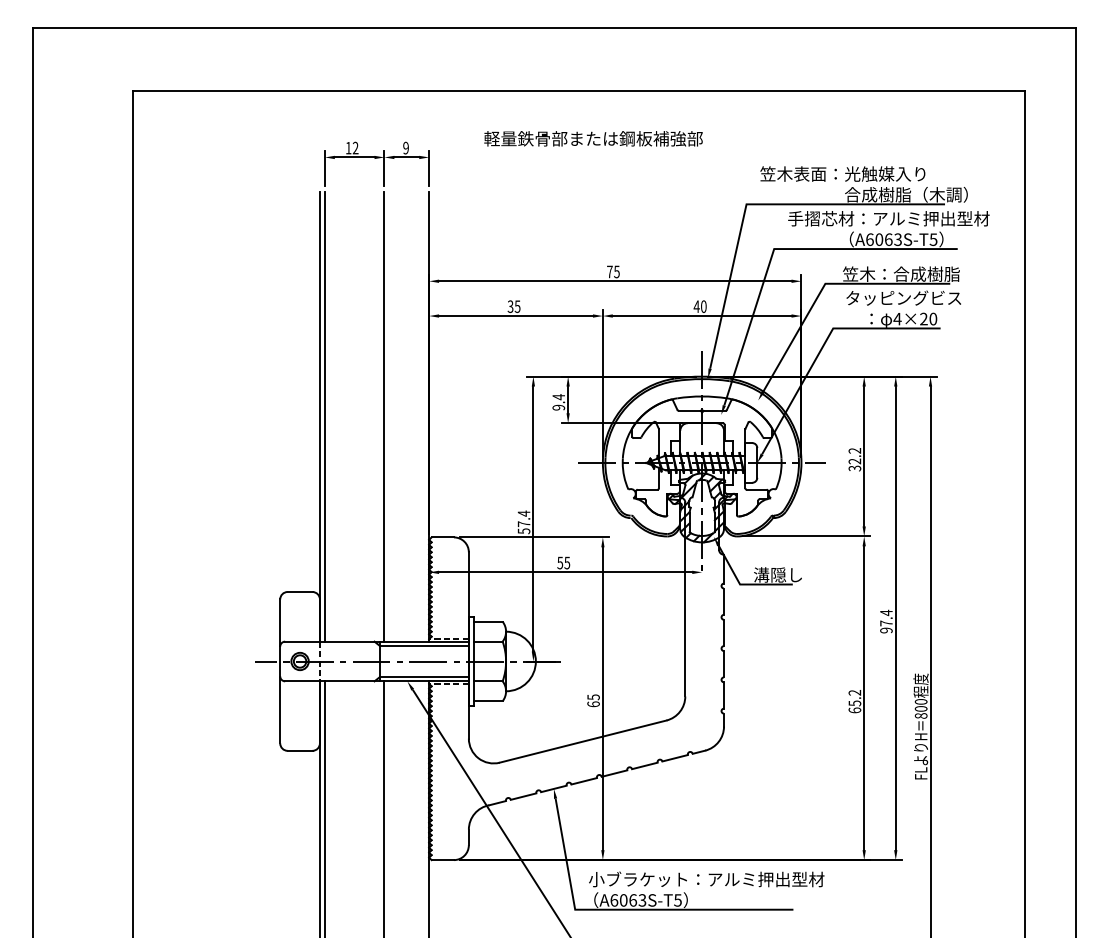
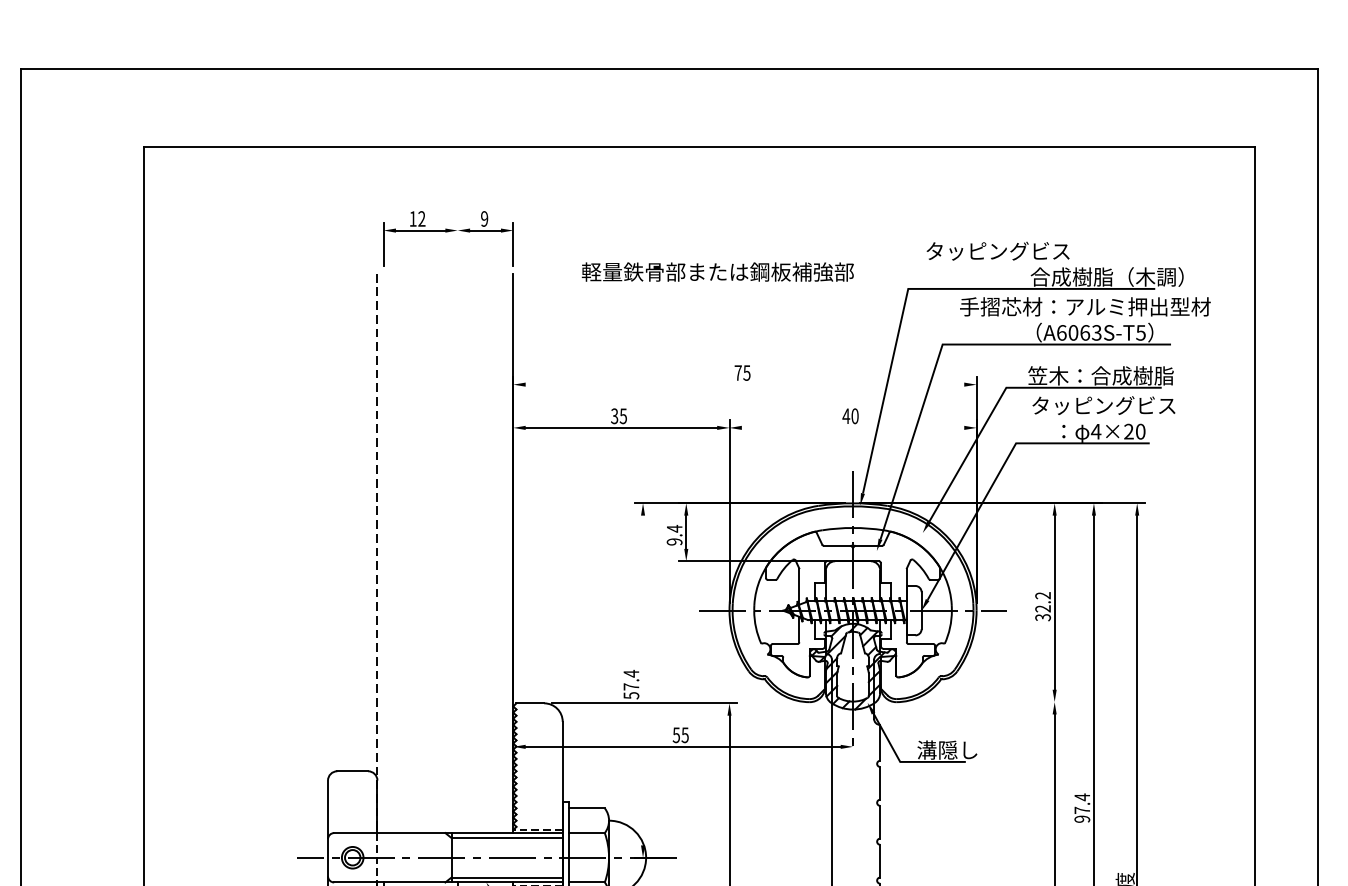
text: (593, 138) -> (717, 271), moved
line: (384, 168) -> (457, 244), removed
text: (842, 173) -> (1027, 250), 笠木表面：光触媒入り -> タッピングビス
line: (615, 281) -> (745, 384), removed
line: (701, 316) -> (852, 428), removed
line: (319, 416) -> (376, 552), solid -> dashed
line: (324, 416) -> (383, 552), removed
line: (384, 416) -> (457, 552), removed
line: (533, 518) -> (643, 679), removed
line: (806, 536) -> (982, 702), removed

